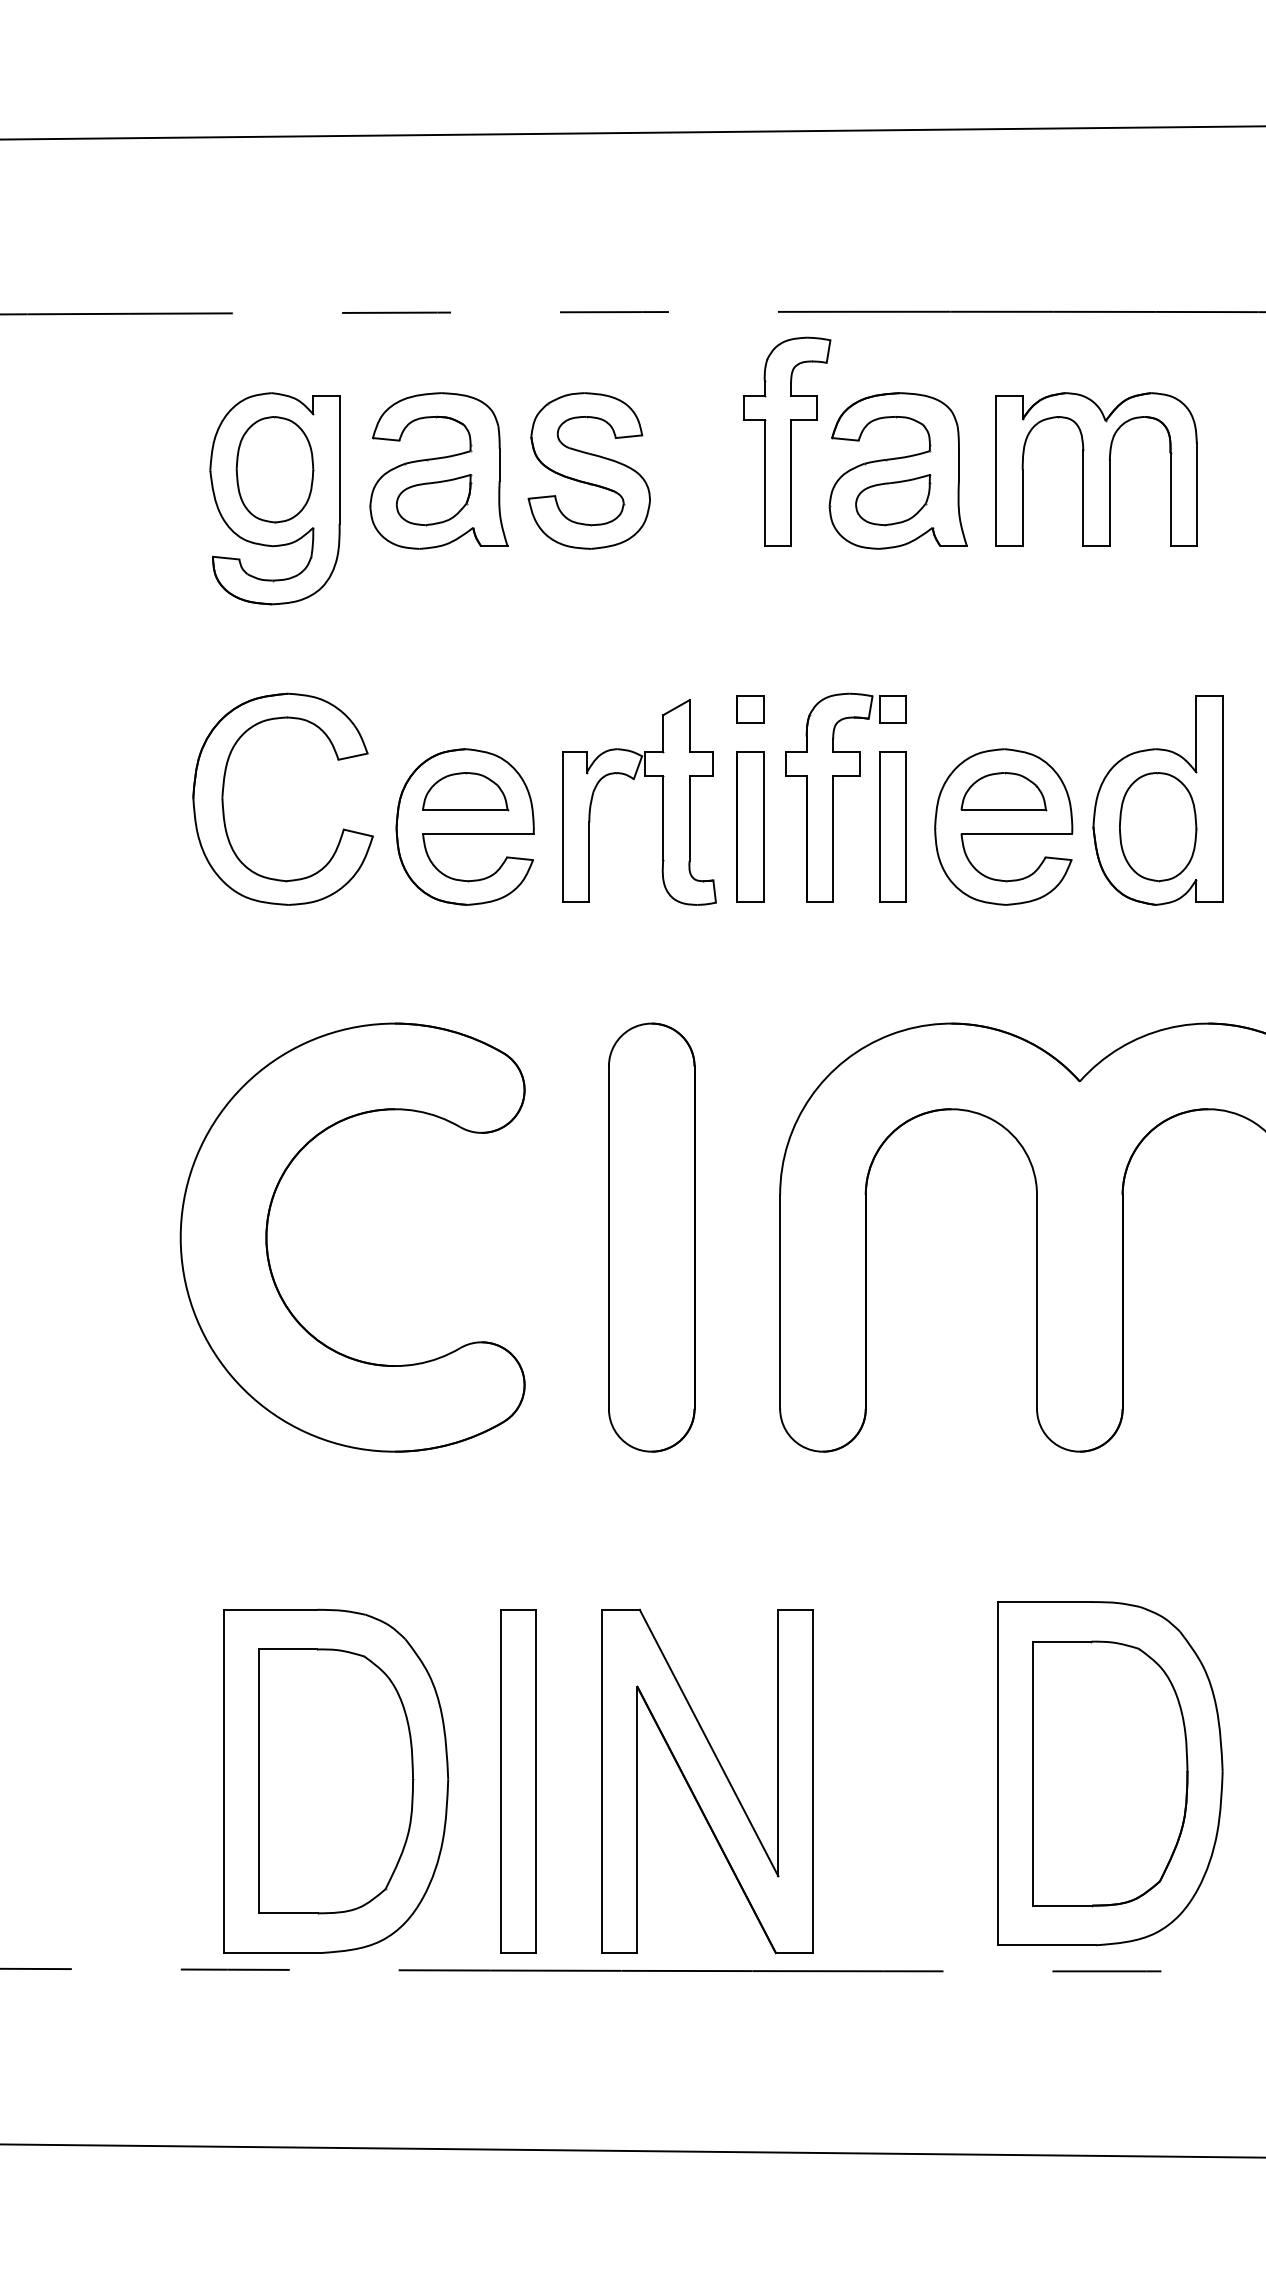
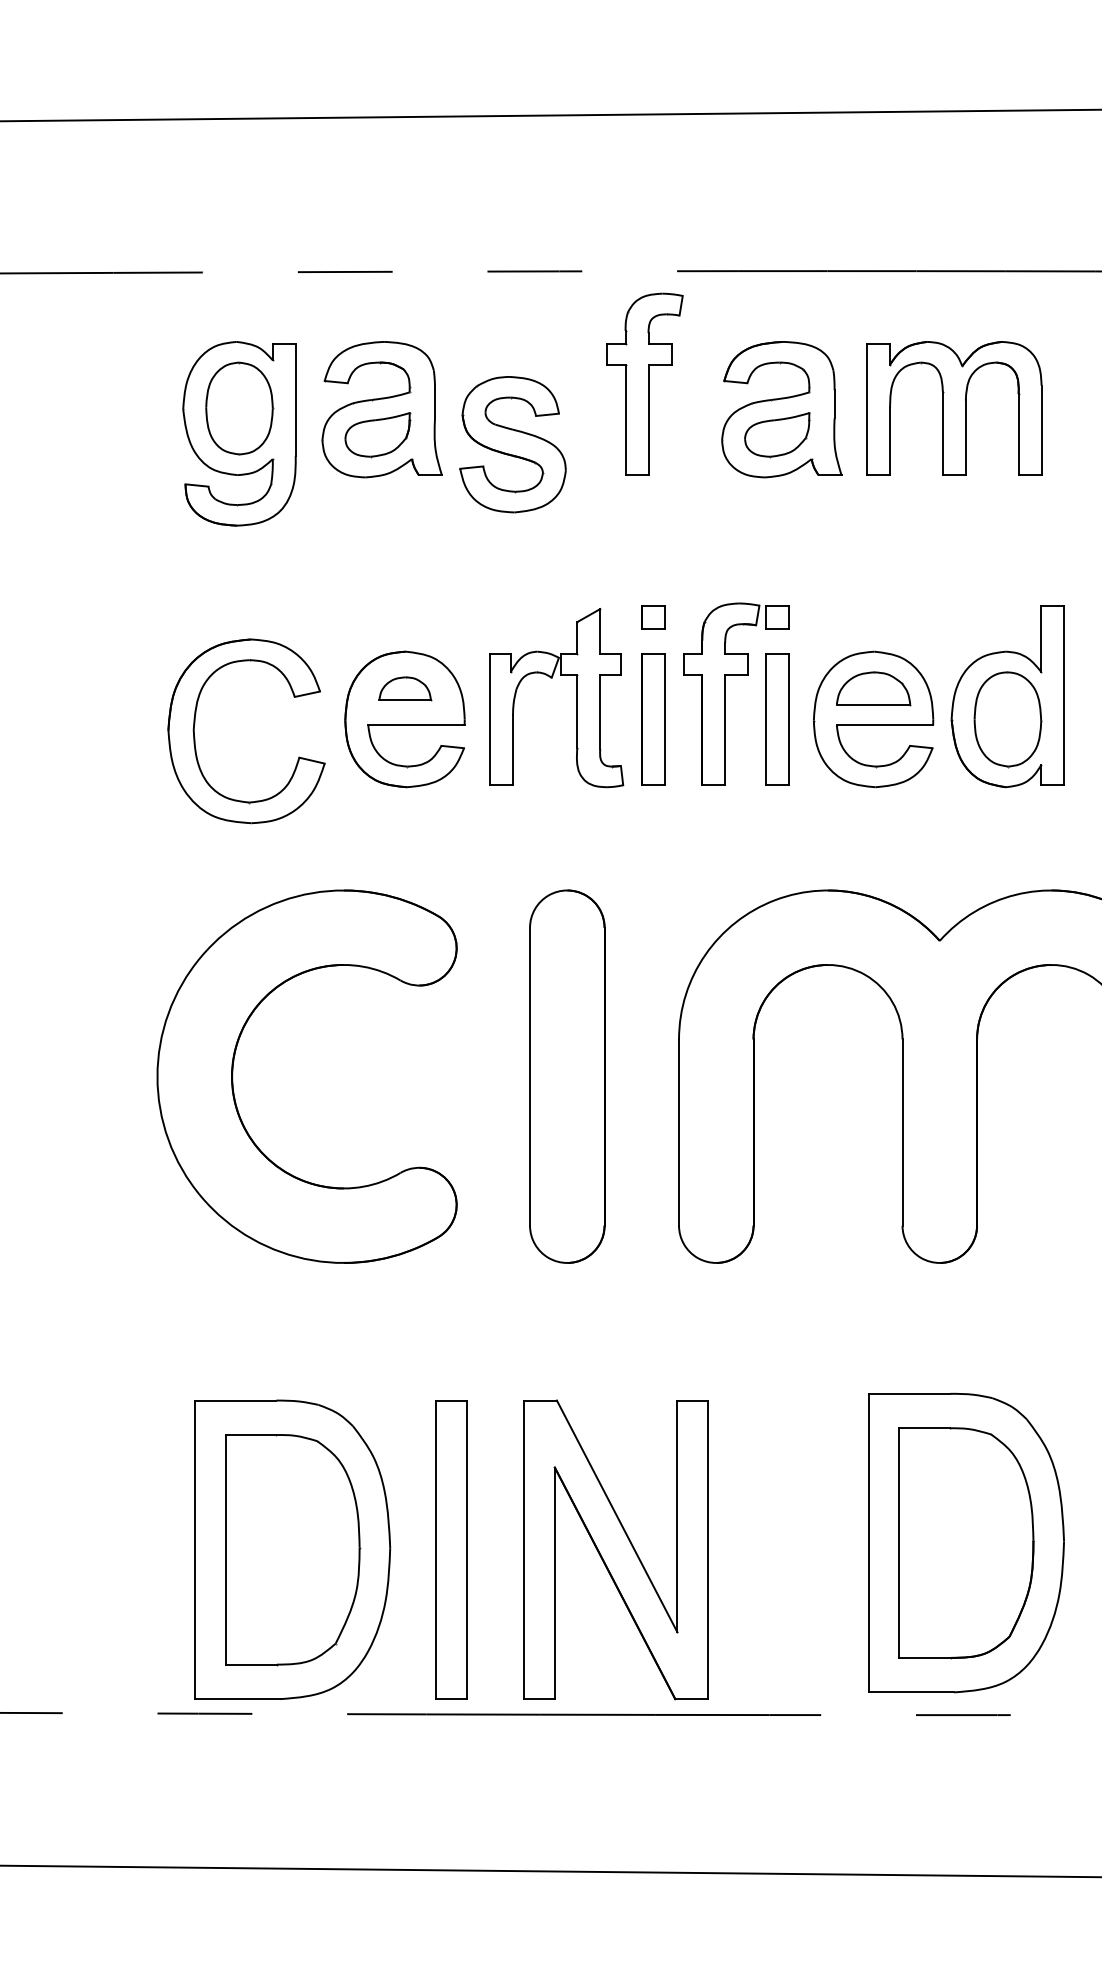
part: (786, 440) -> (644, 383), moved
part: (588, 470) -> (512, 444), moved
part: (465, 791) -> (405, 688), size x0.7
part: (224, 806) -> (195, 737), moved

